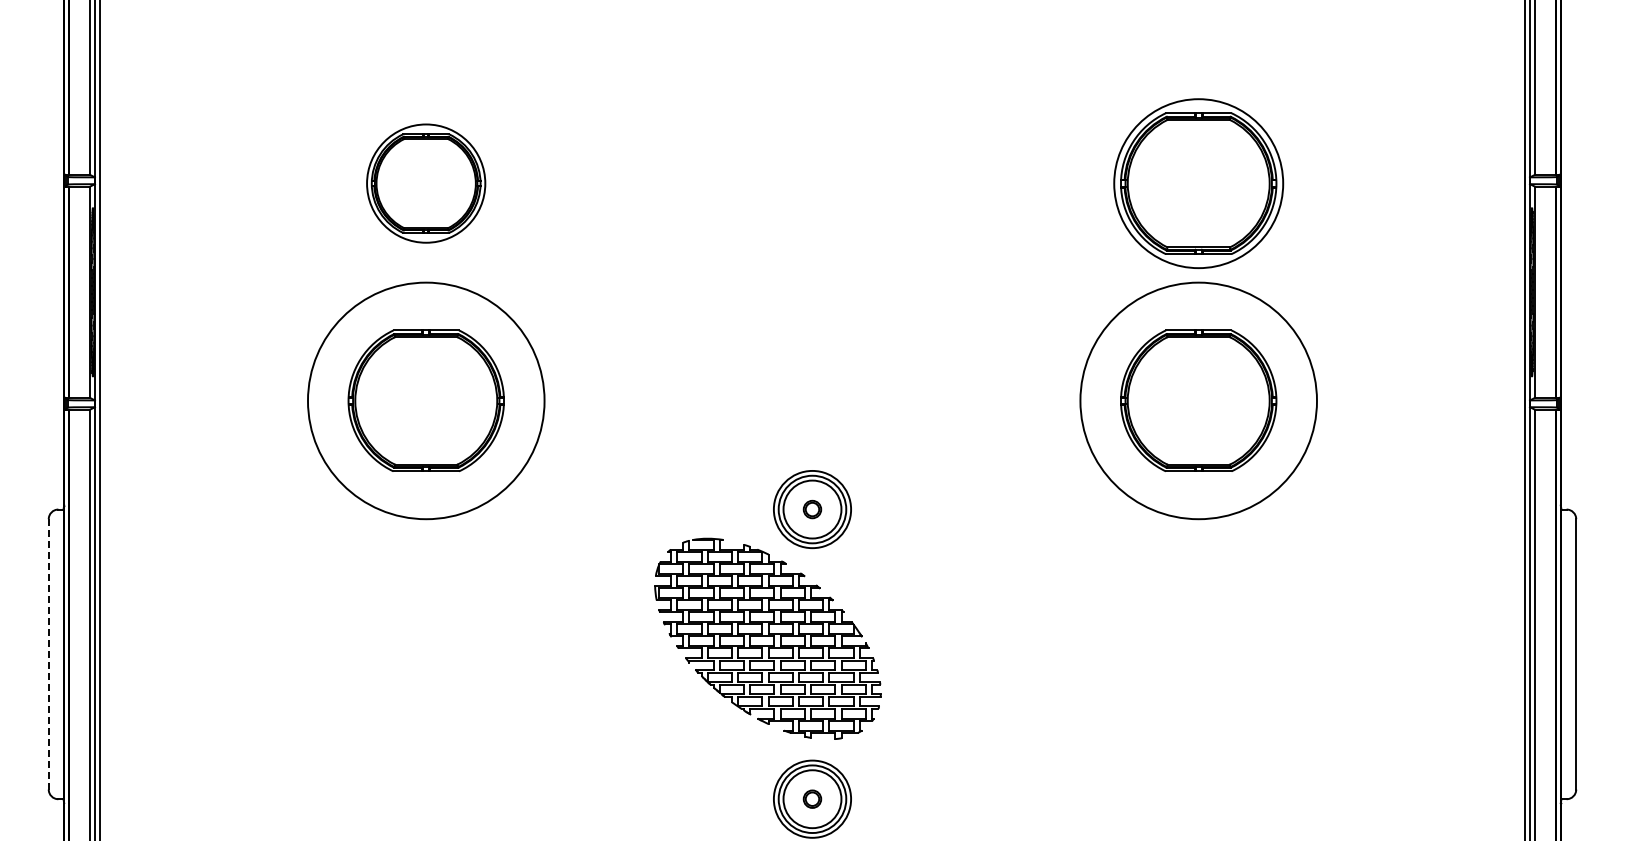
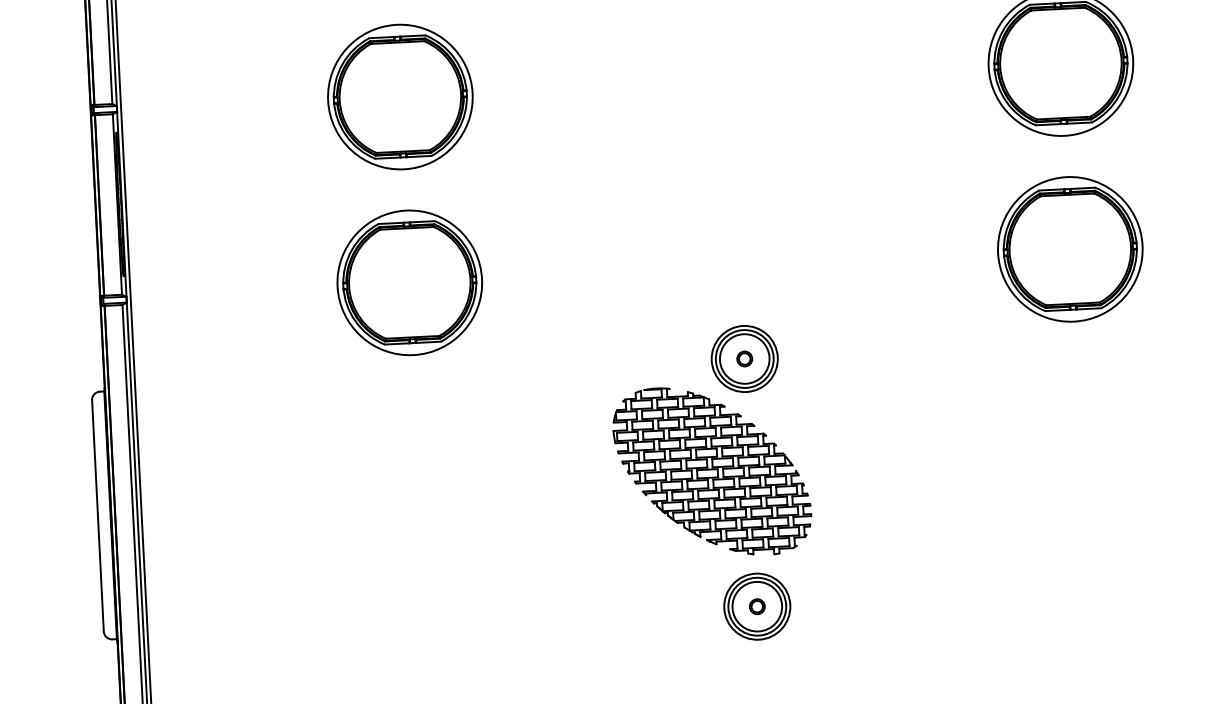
part: (425, 183) -> (399, 96), size x1.43
circle: (425, 400) -> (409, 282), size x0.71
circle: (1198, 400) -> (1070, 249), size x0.71
line: (48, 654) -> (97, 516), dashed -> solid

